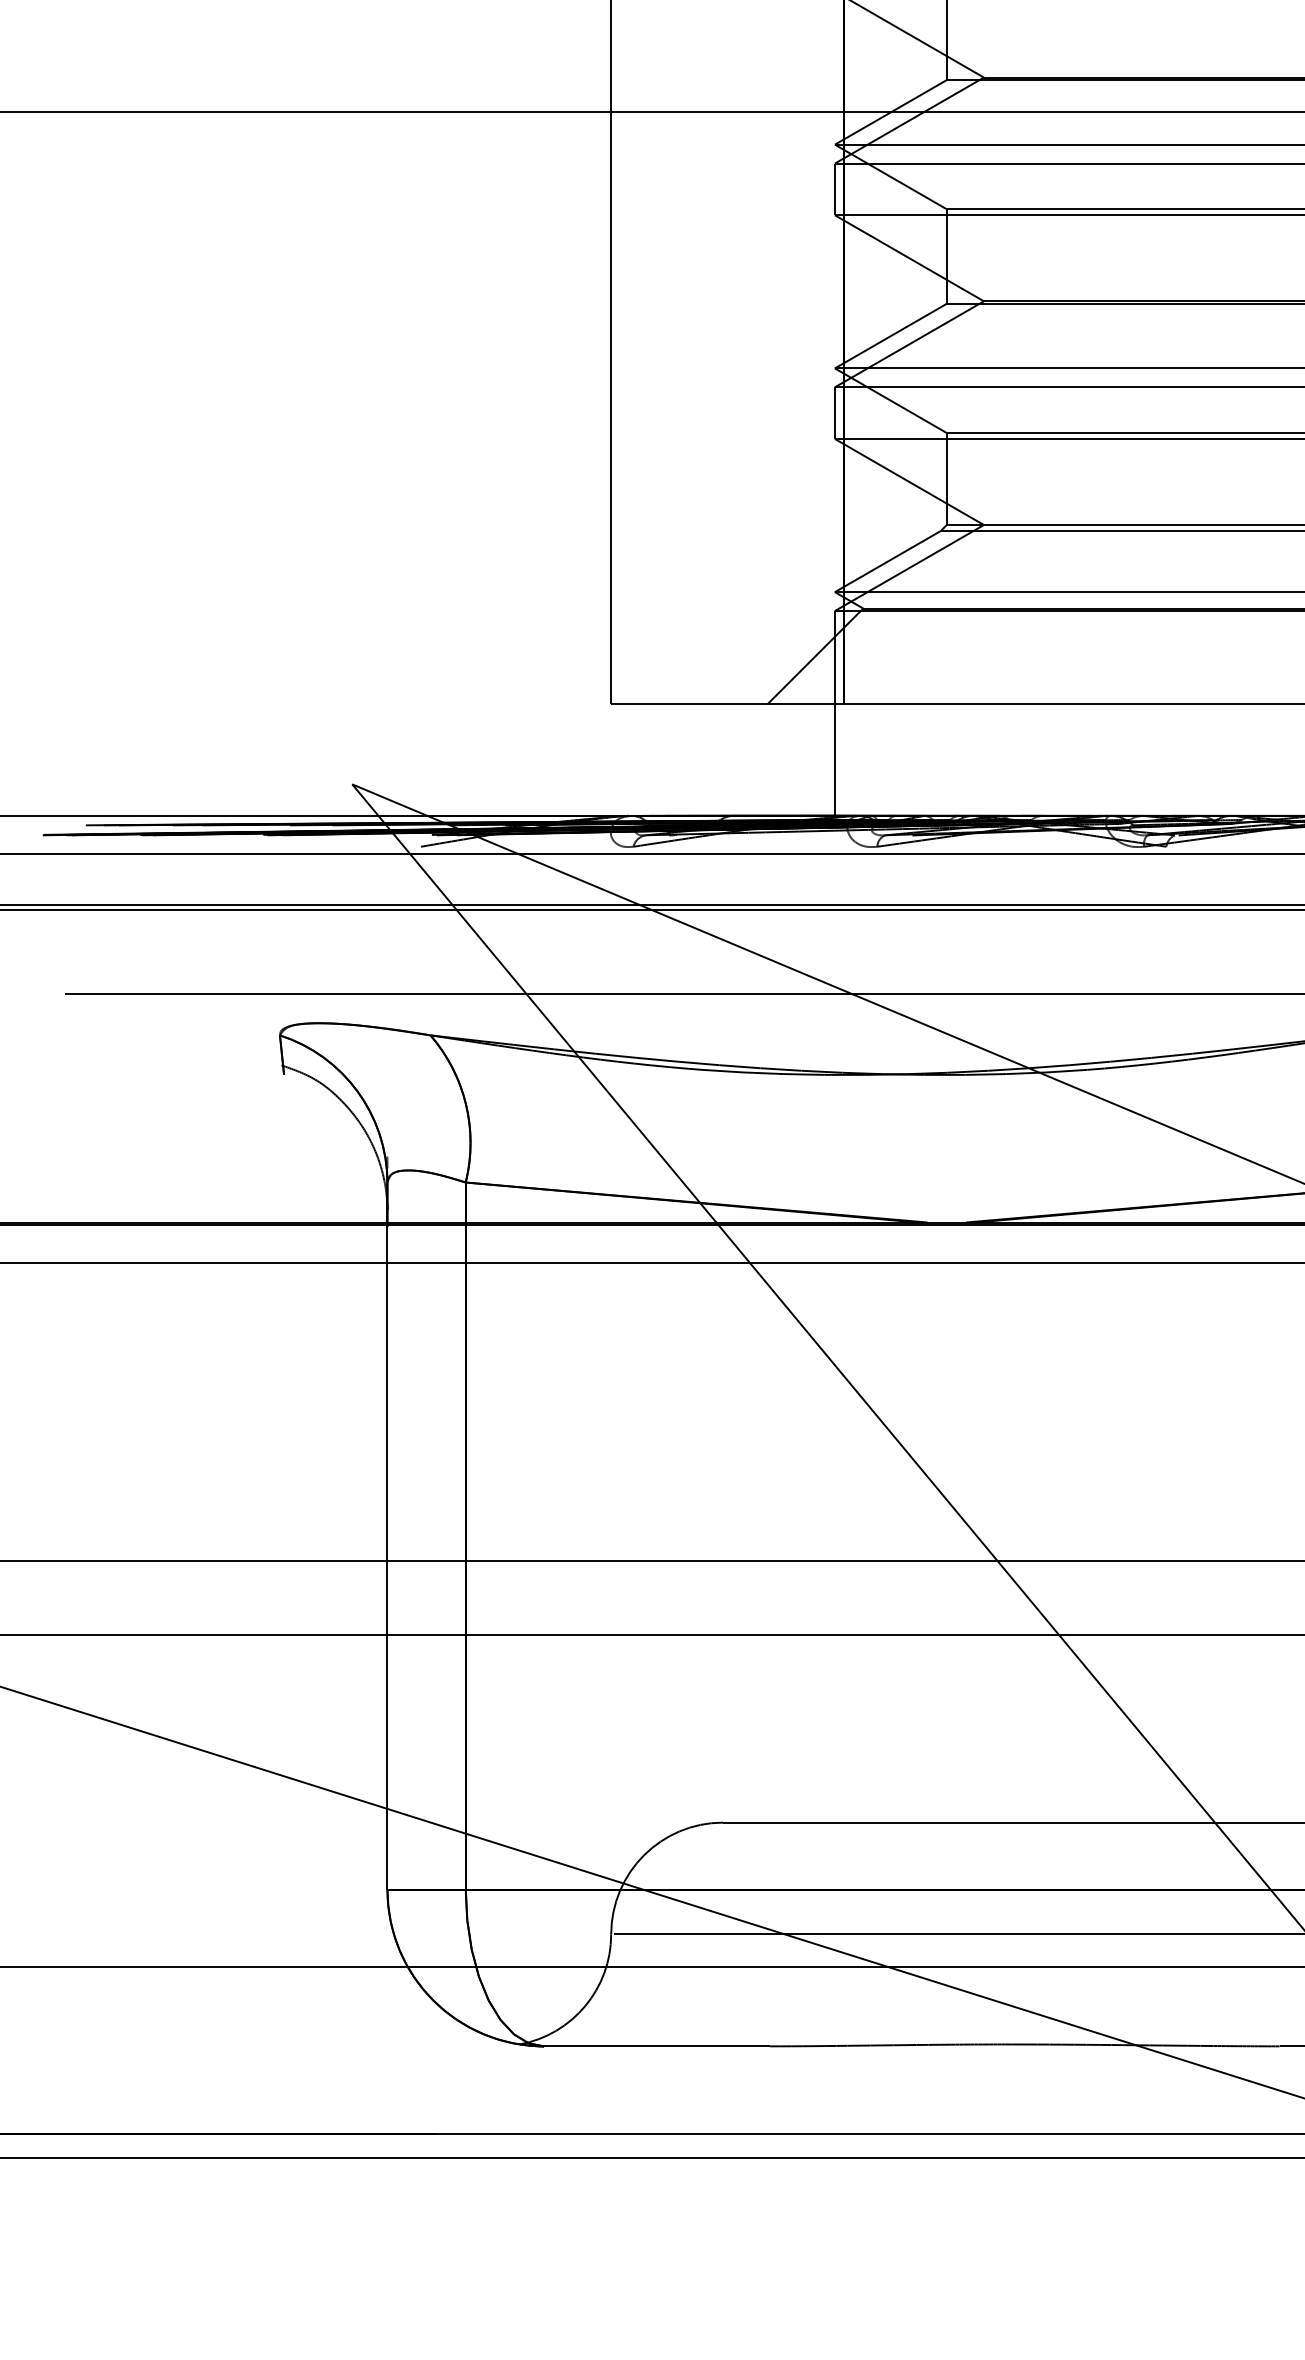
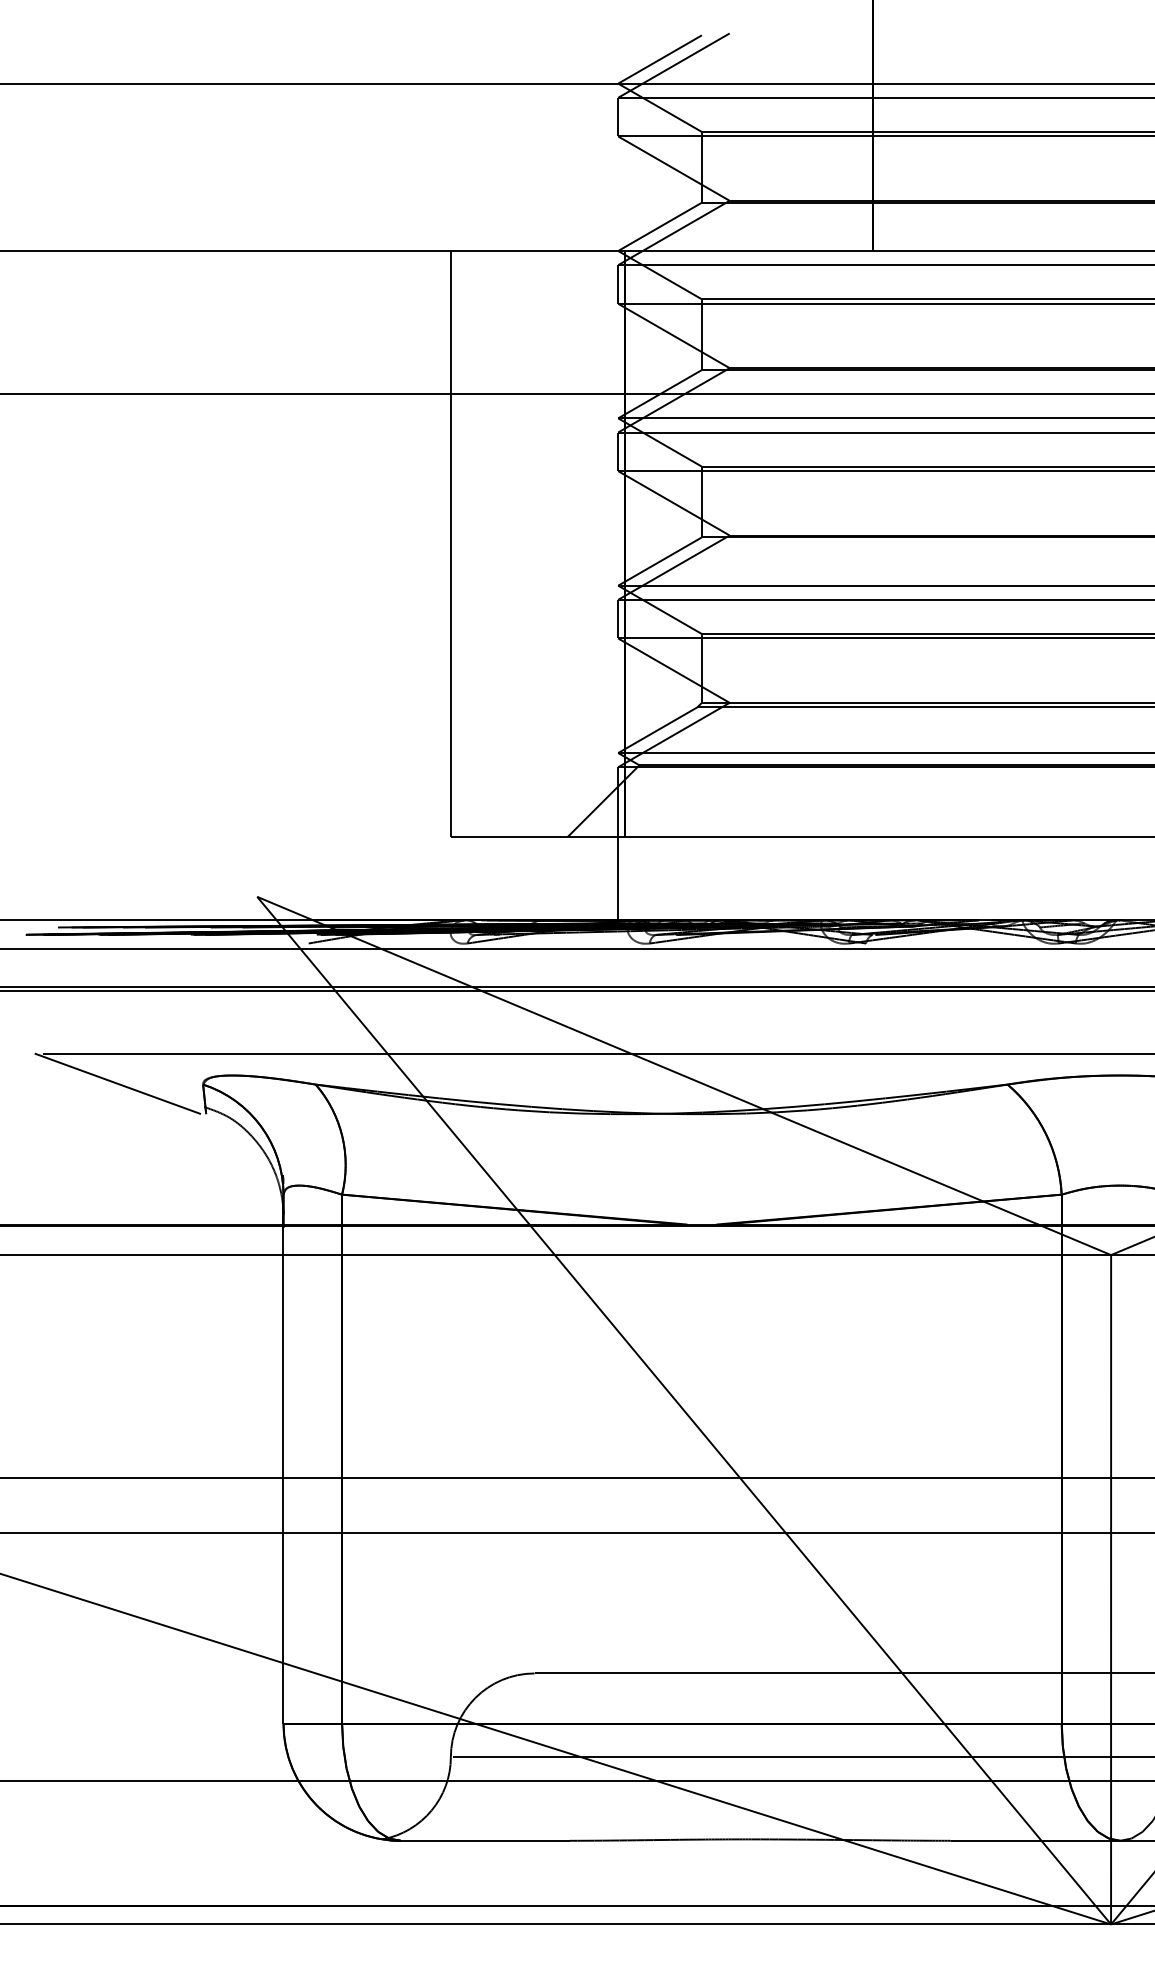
line: (165, 1033) -> (117, 1083), added

